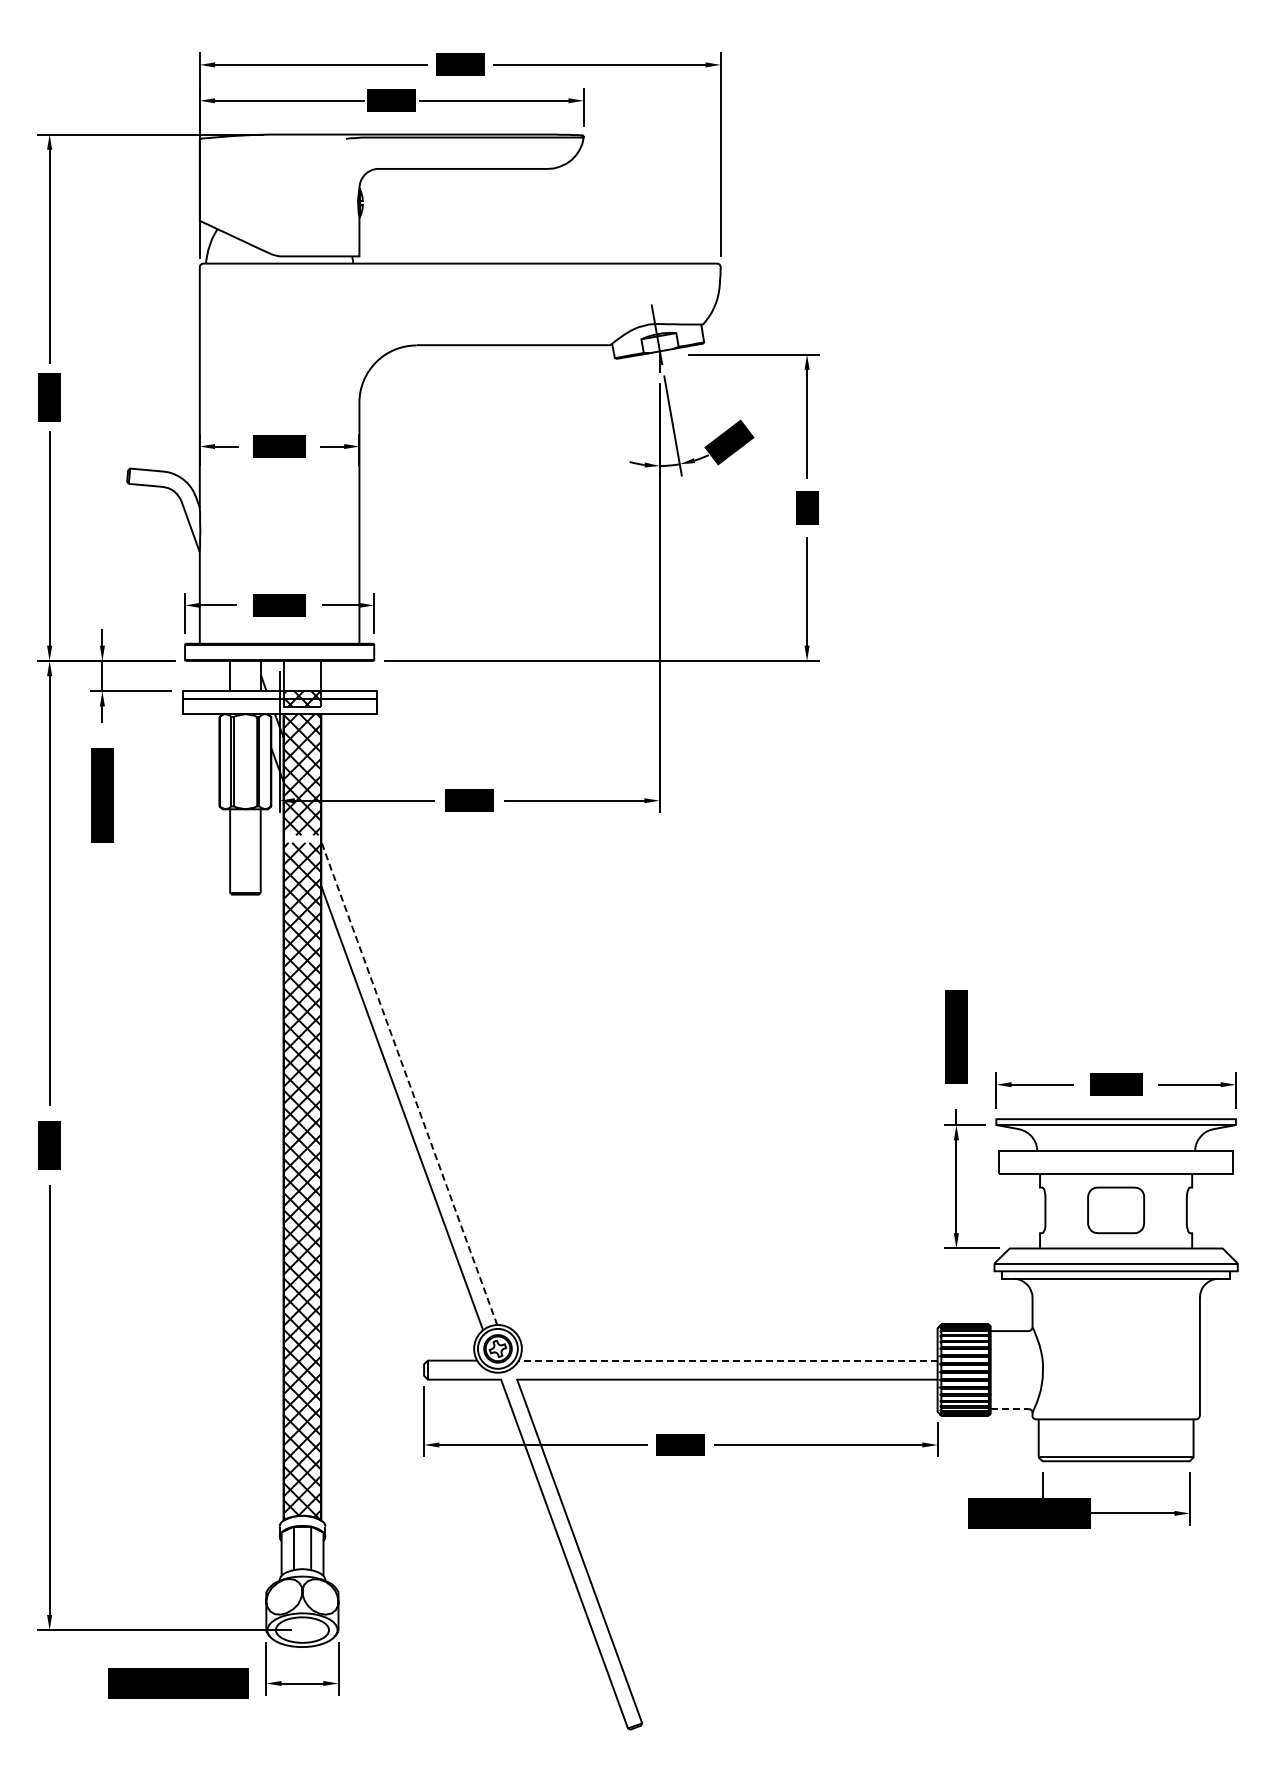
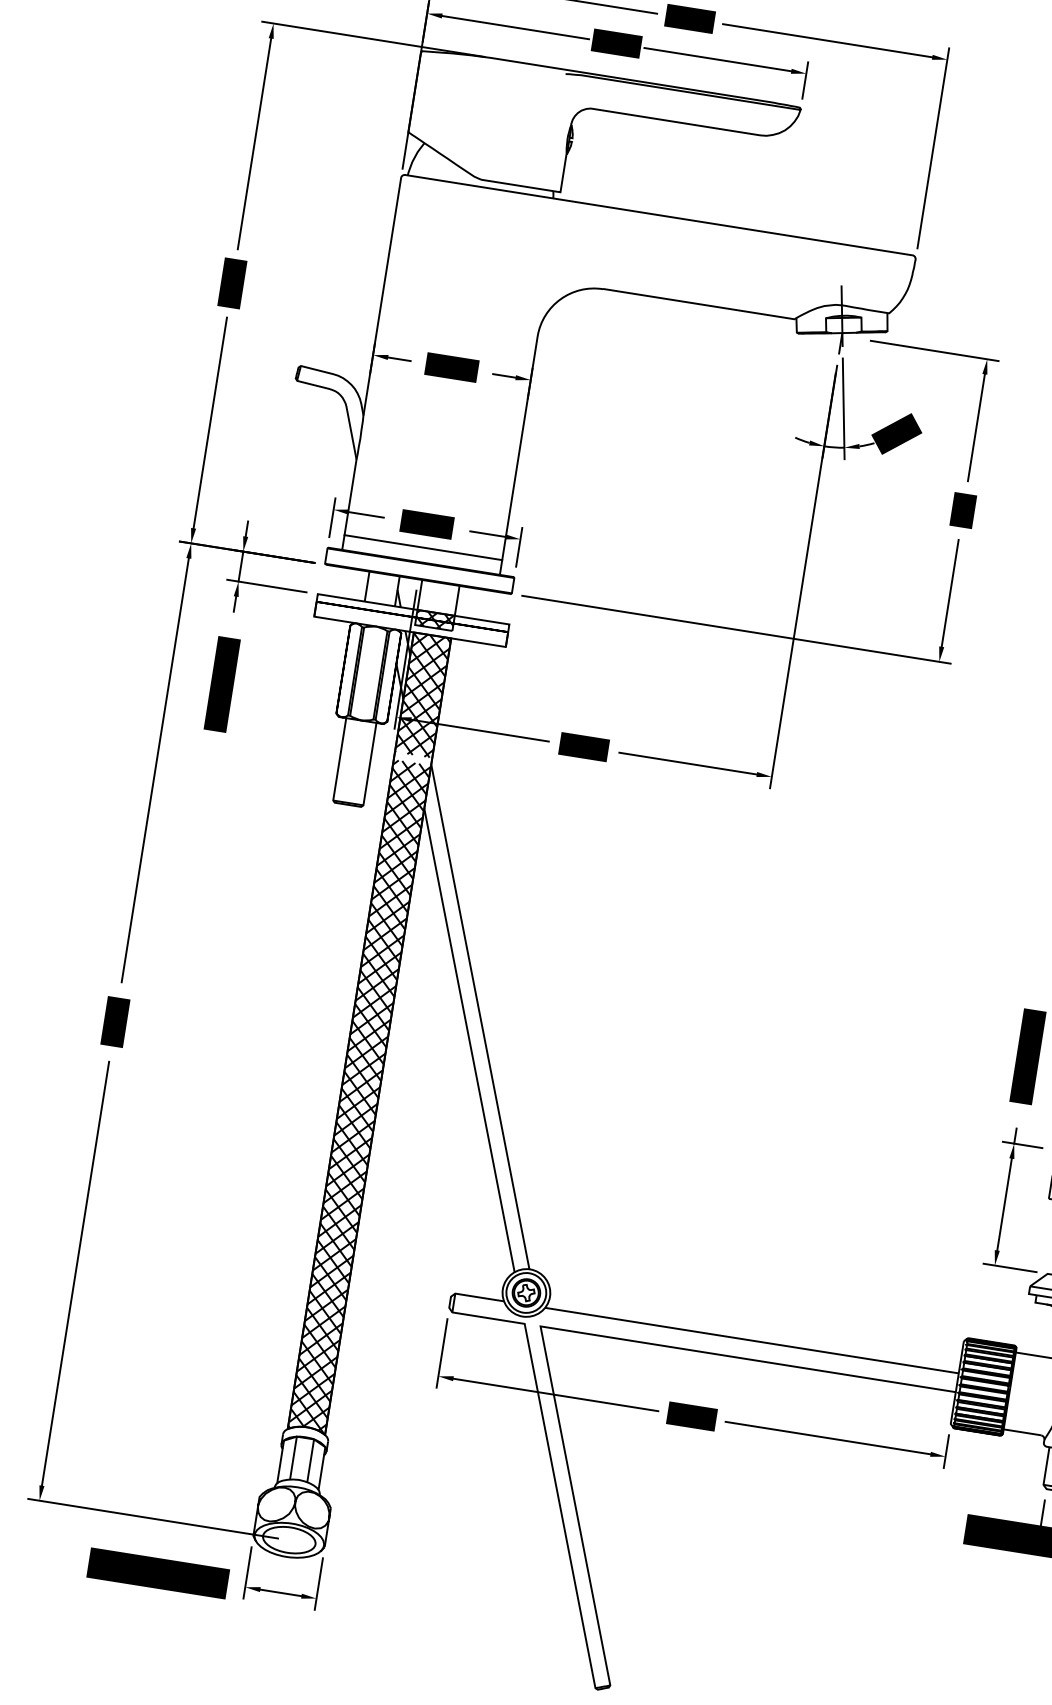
line: (279, 628) -> (423, 547), added
line: (409, 1083) -> (480, 1017), dashed -> solid
line: (727, 1360) -> (751, 1340), dashed -> solid
line: (1010, 1408) -> (1023, 1432), dashed -> solid

